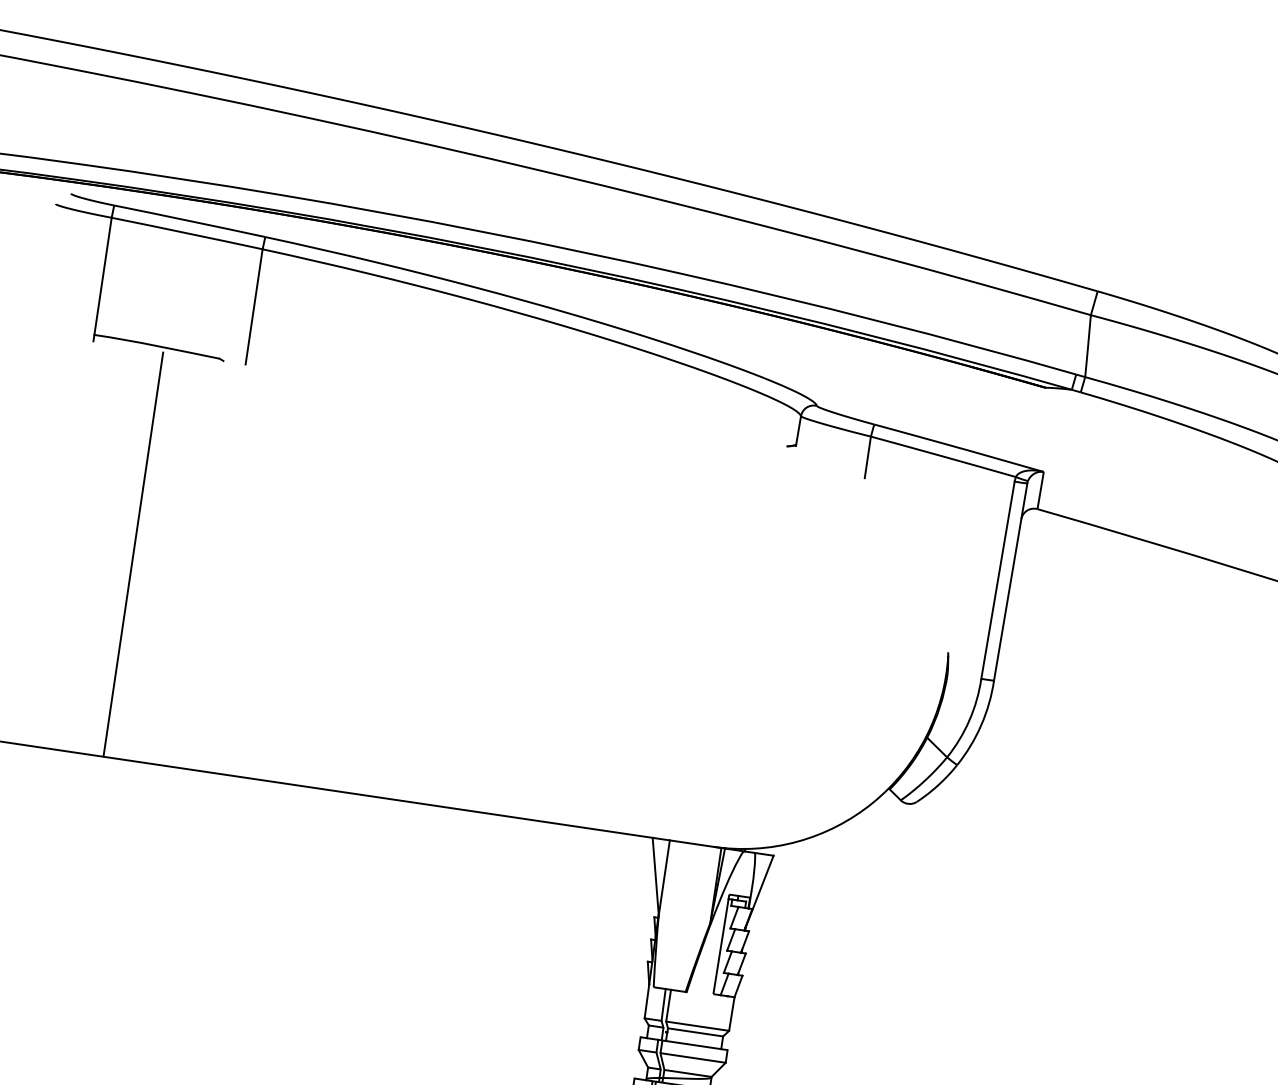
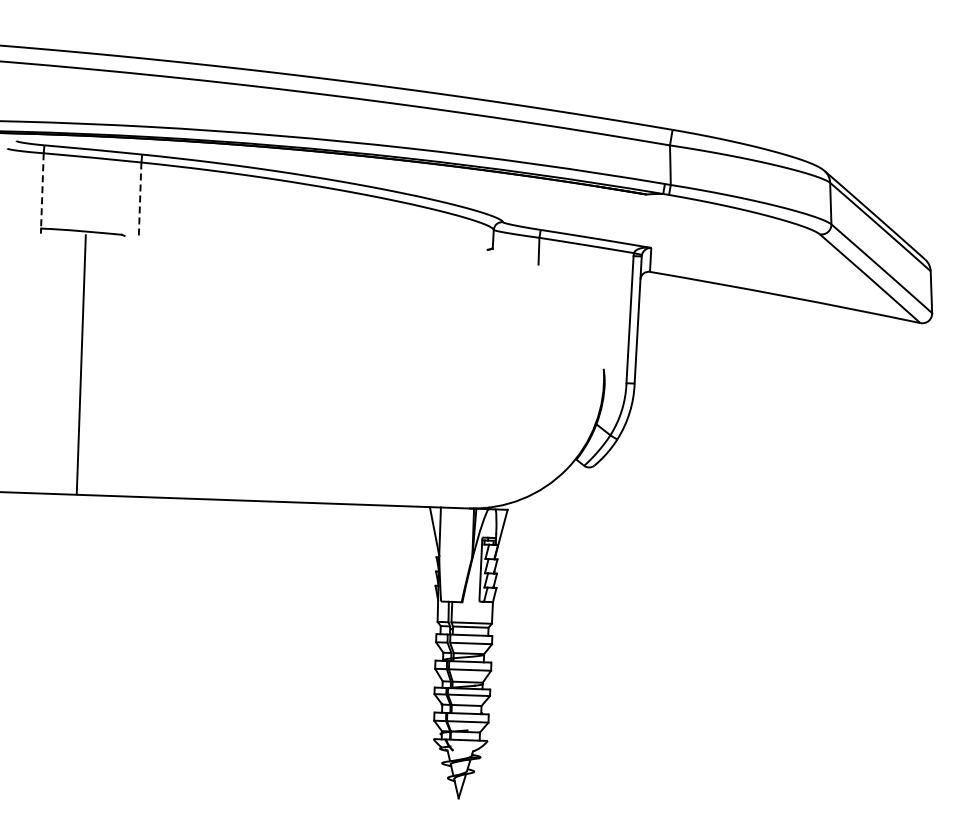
line: (103, 275) -> (42, 190), solid -> dashed
line: (254, 308) -> (140, 200), solid -> dashed

